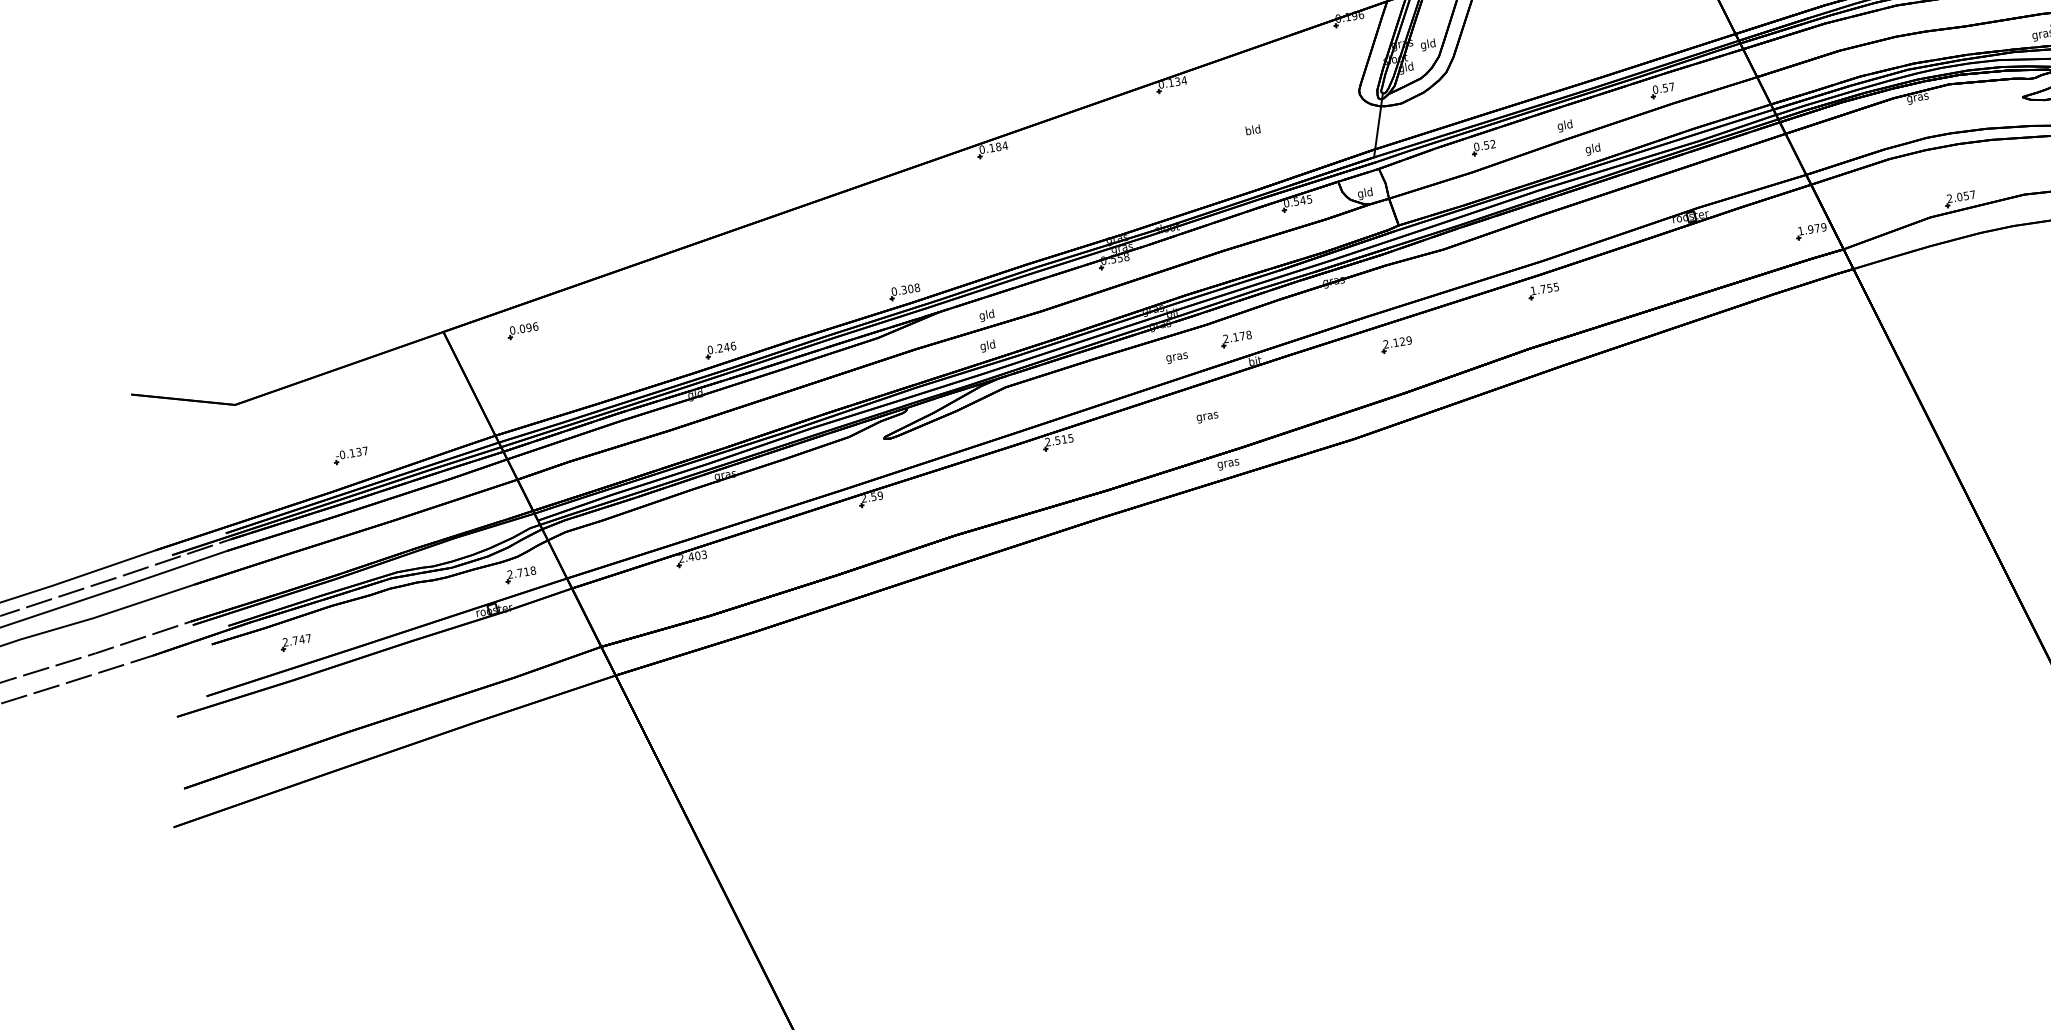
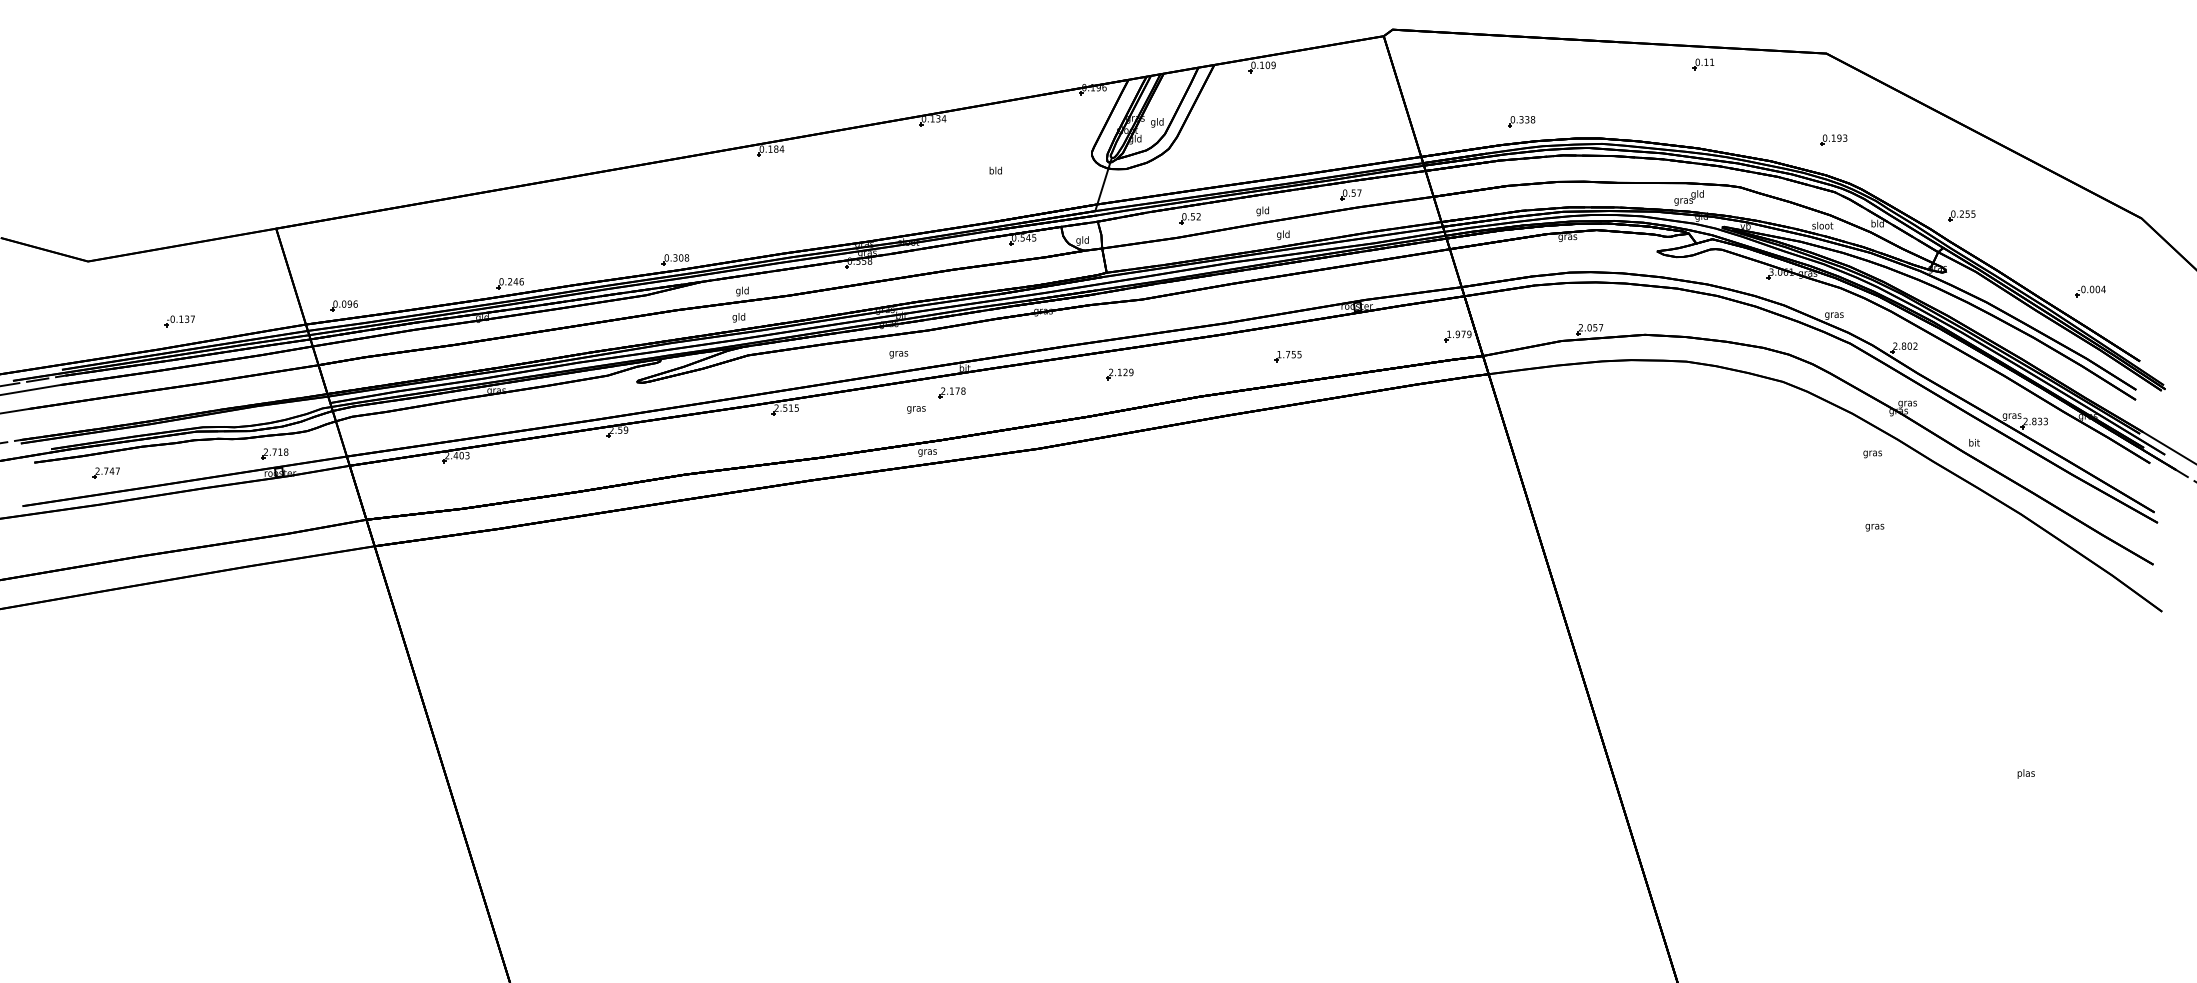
part: (1542, 291) -> (1287, 356), moved
part: (522, 330) -> (343, 305), moved
part: (1235, 338) -> (951, 392), moved
part: (1396, 345) -> (1119, 374), moved
part: (520, 574) -> (274, 453), moved

